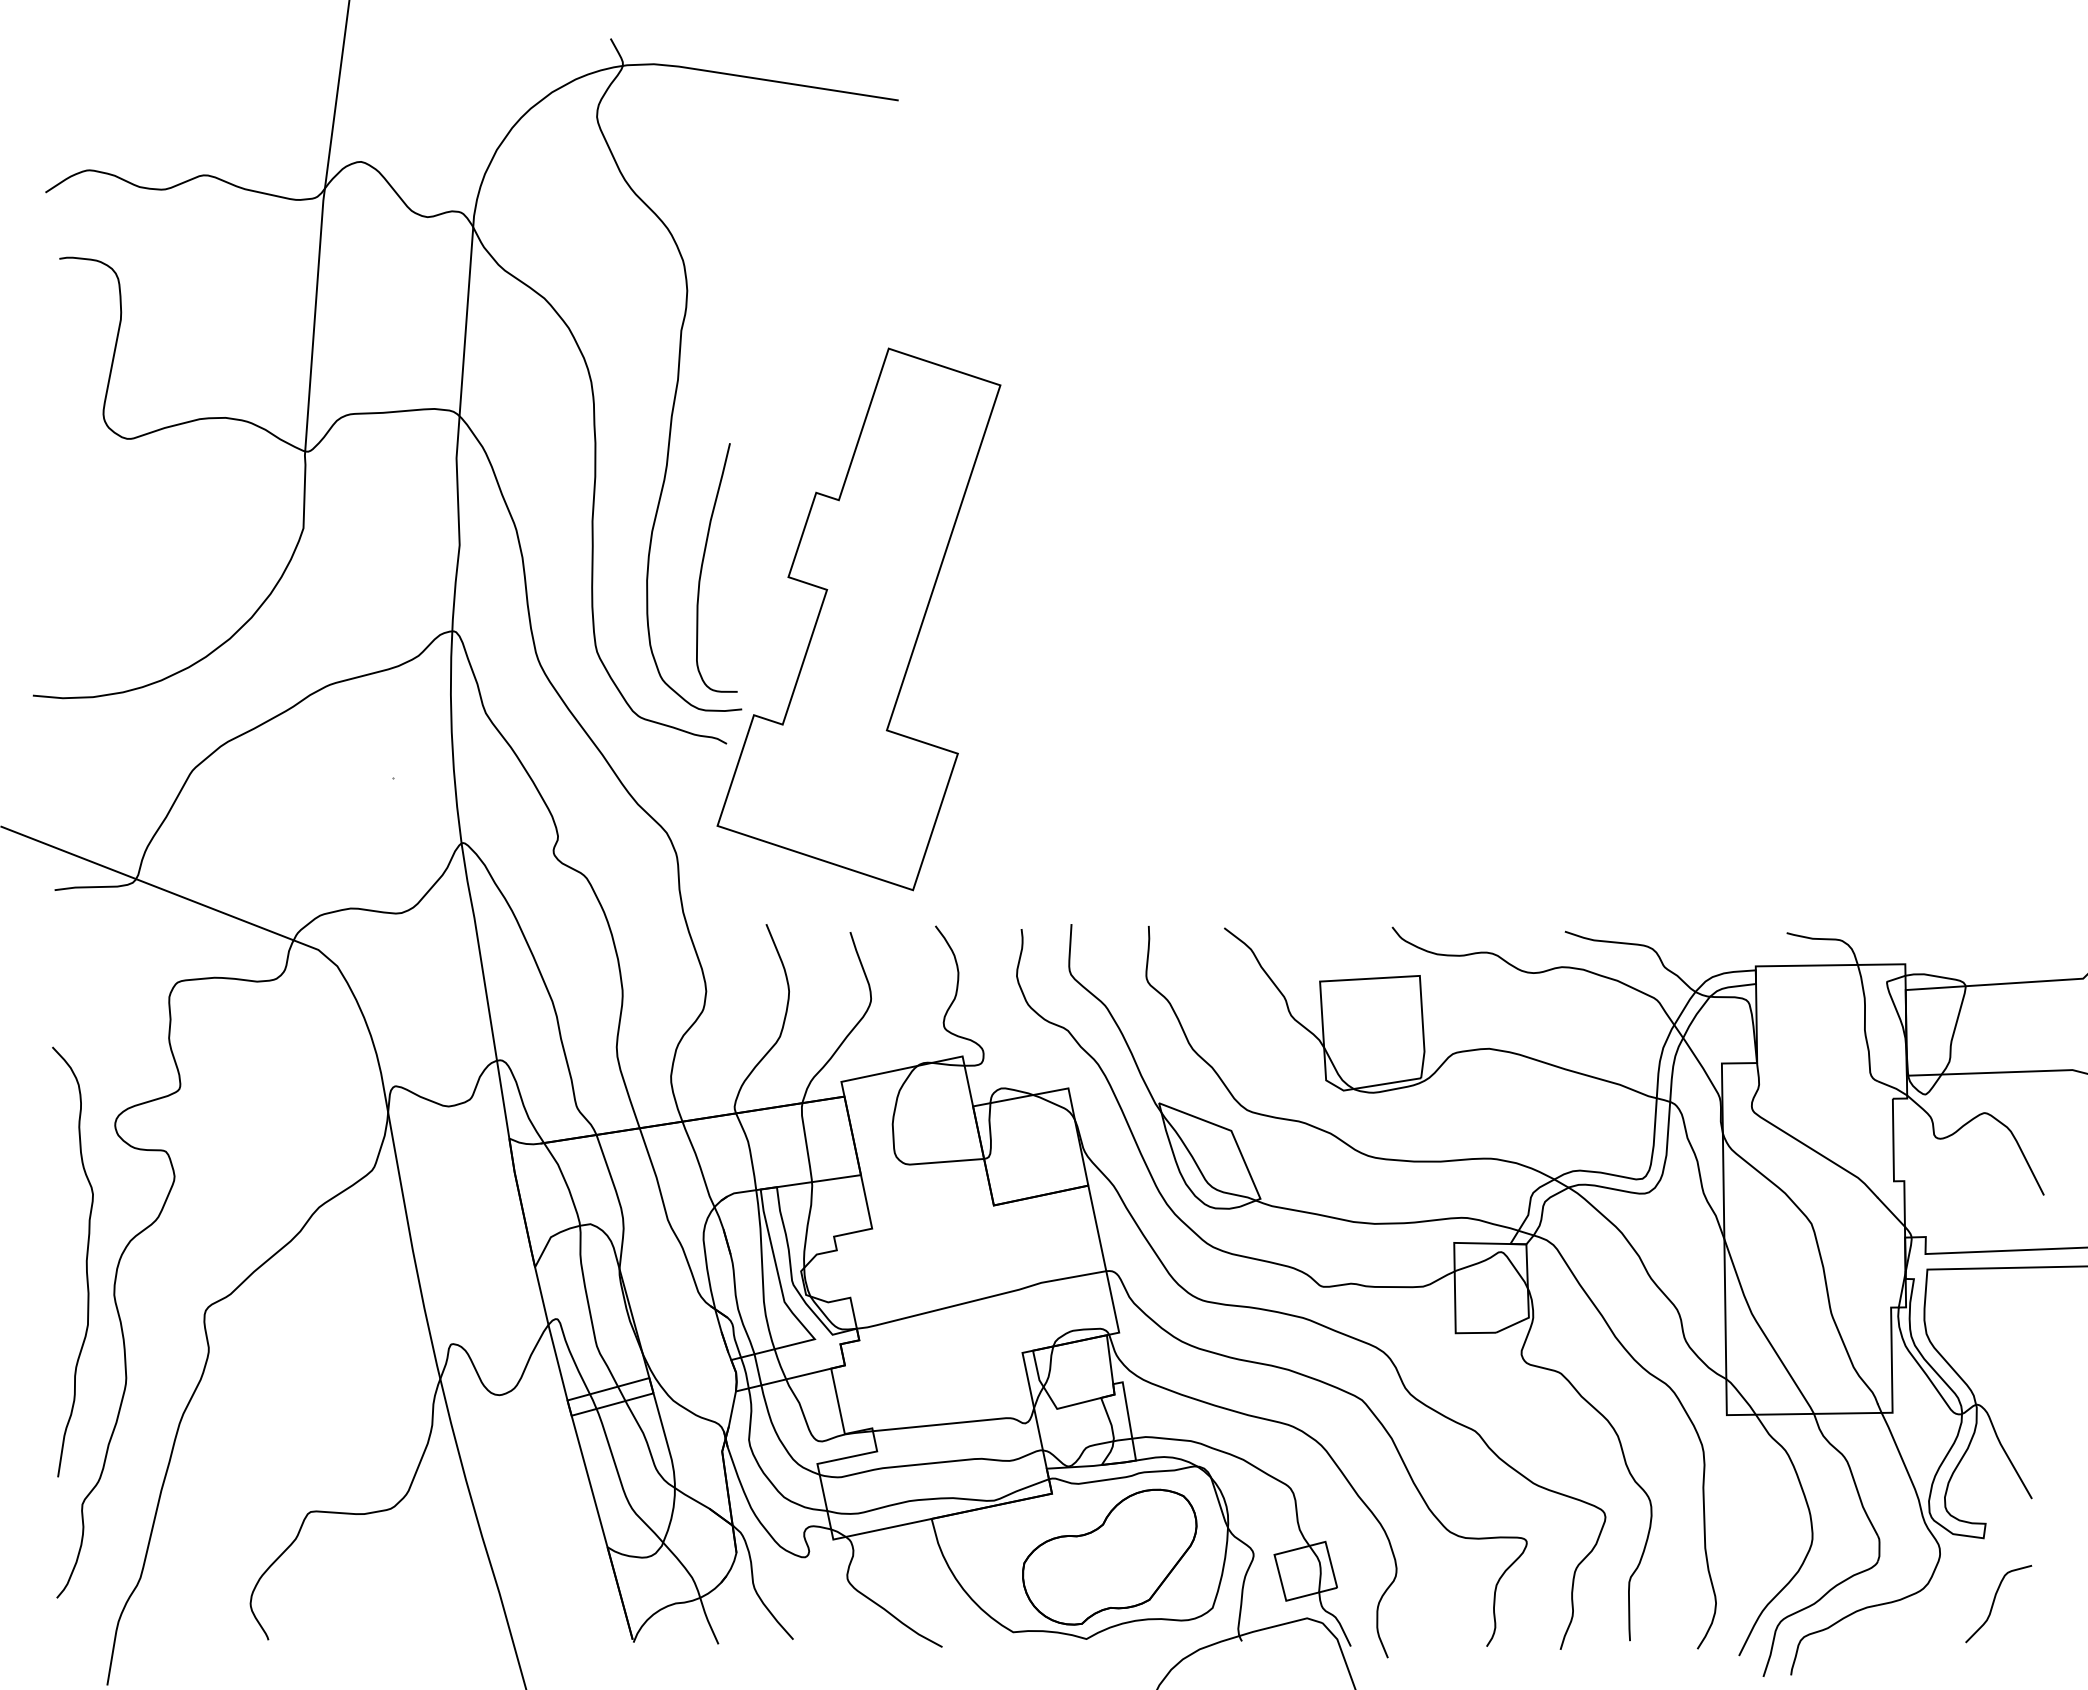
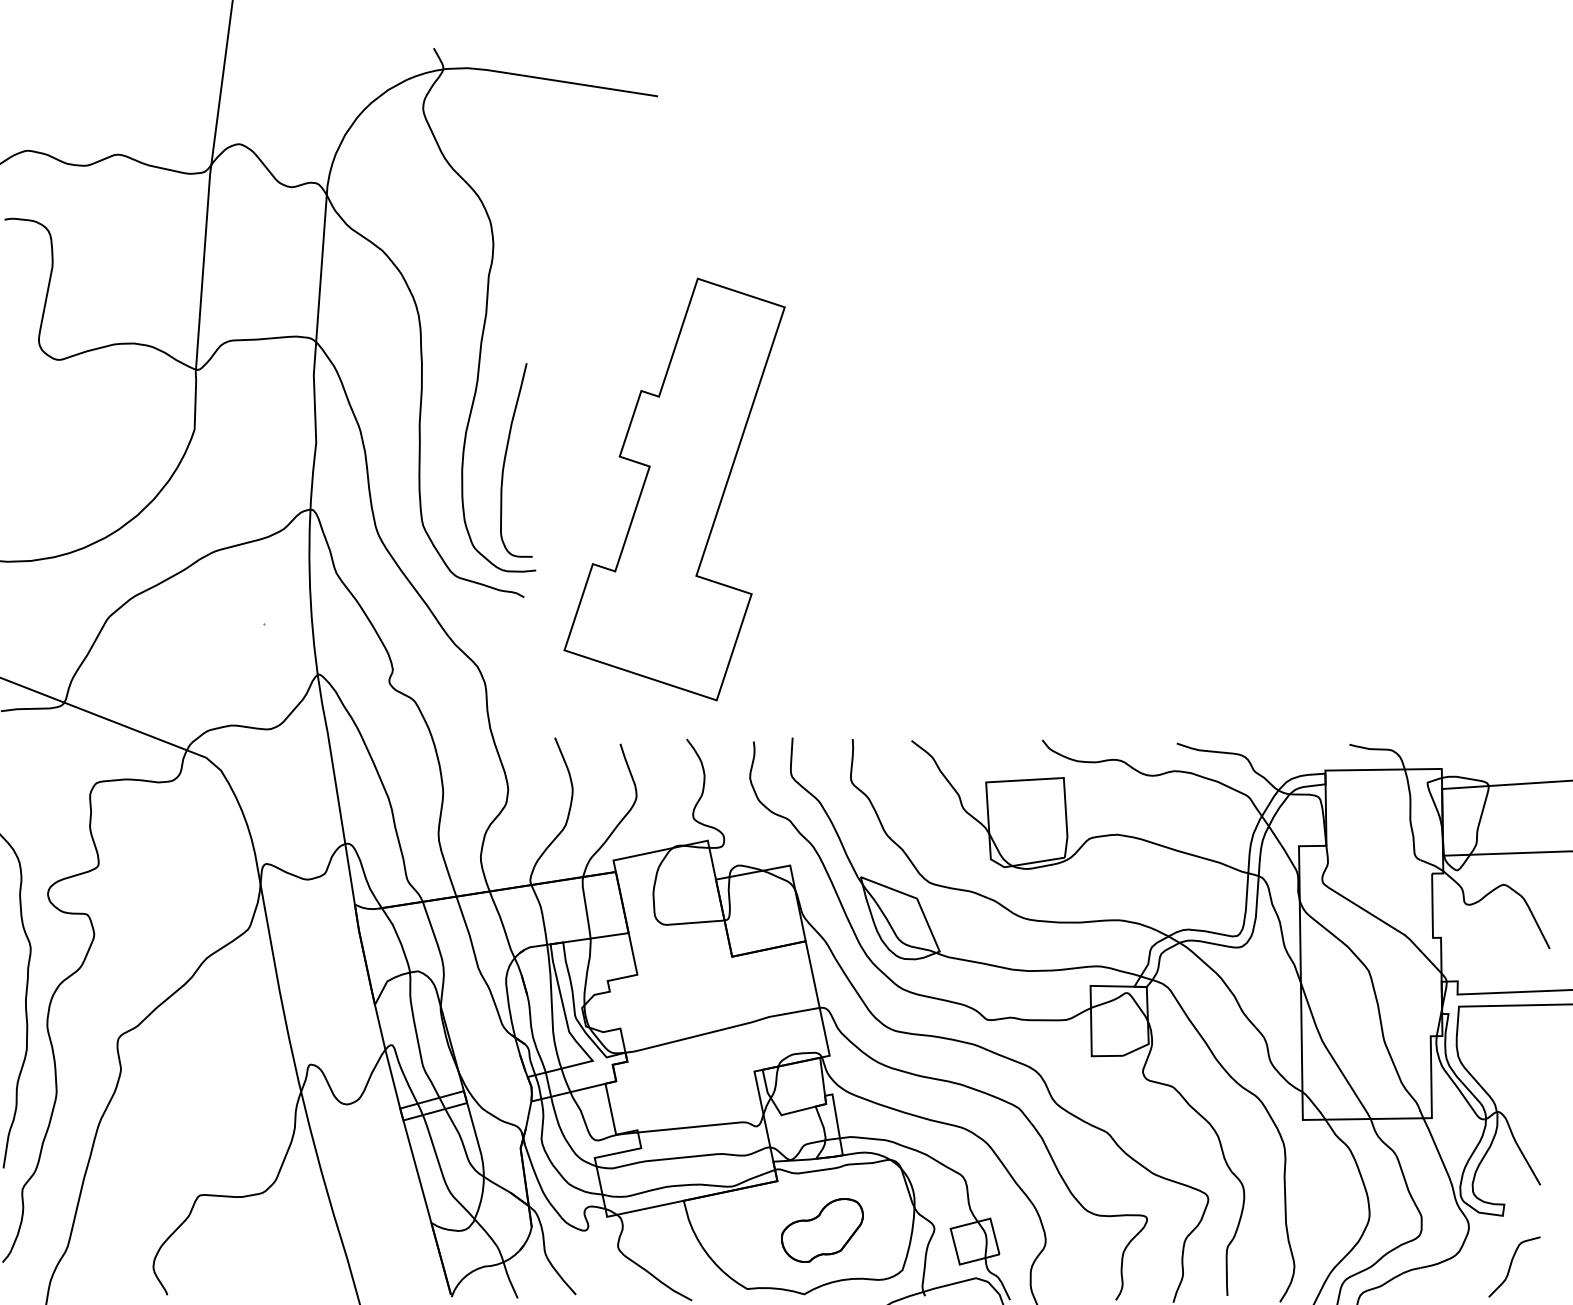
part: (858, 619) -> (674, 489), moved
part: (1109, 1556) -> (822, 1230), size x0.6

